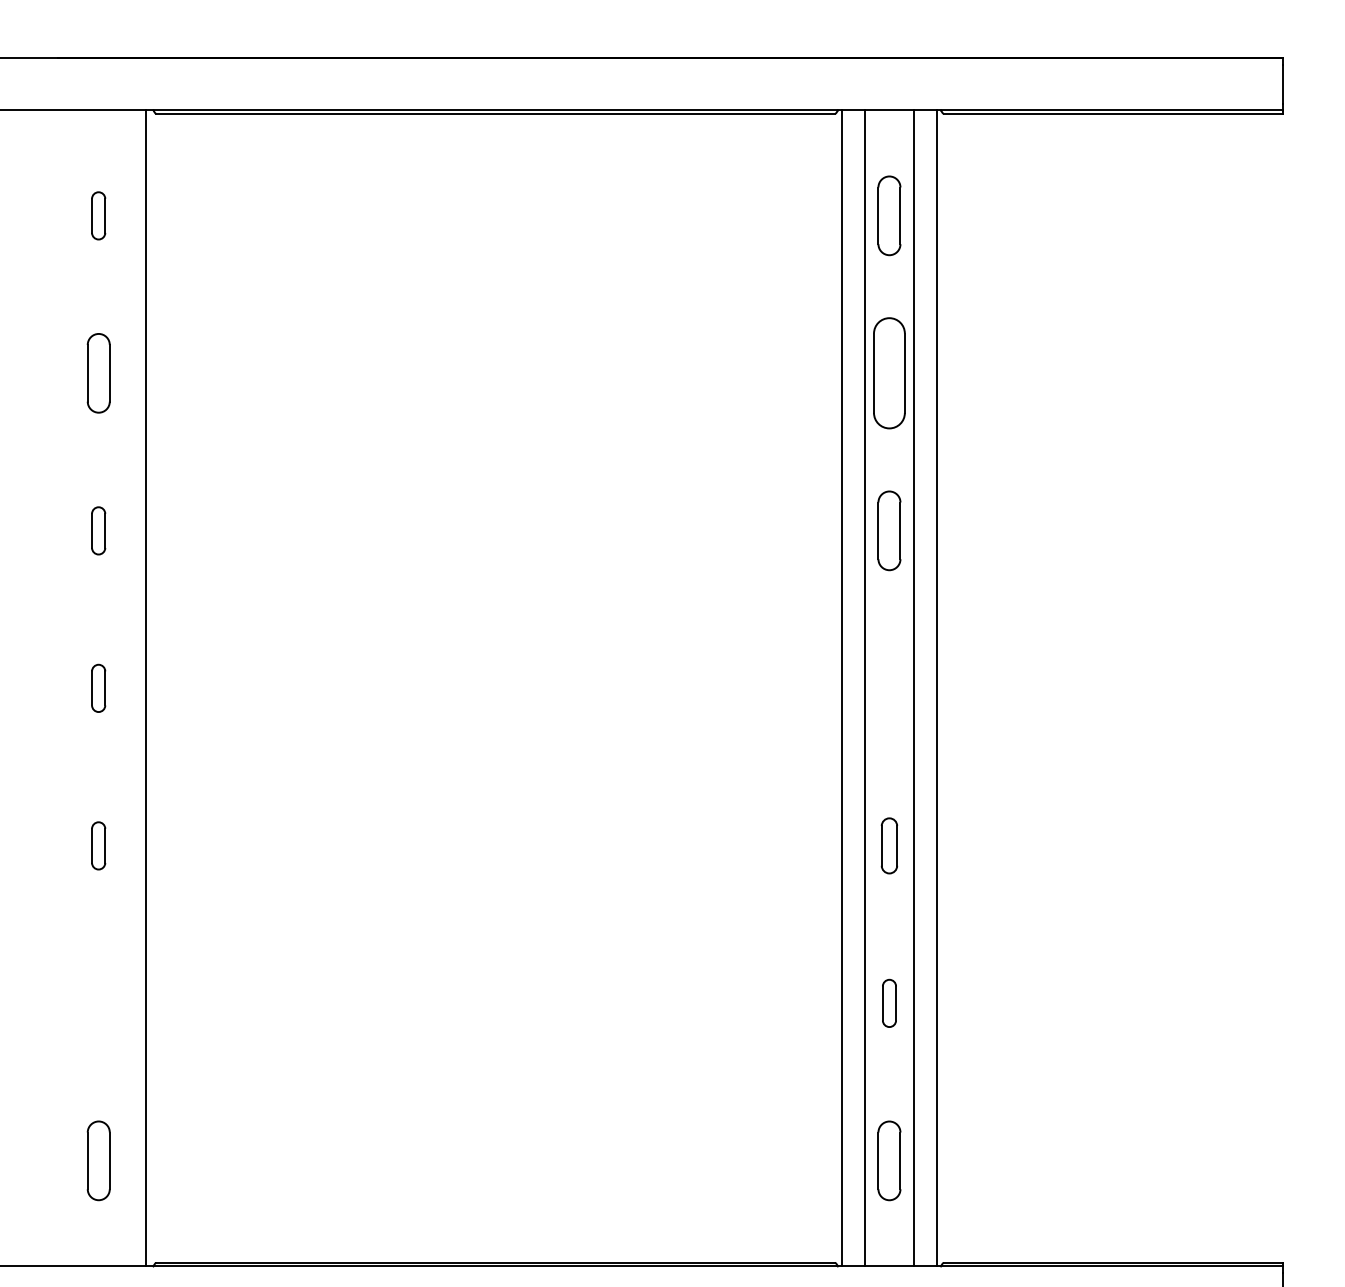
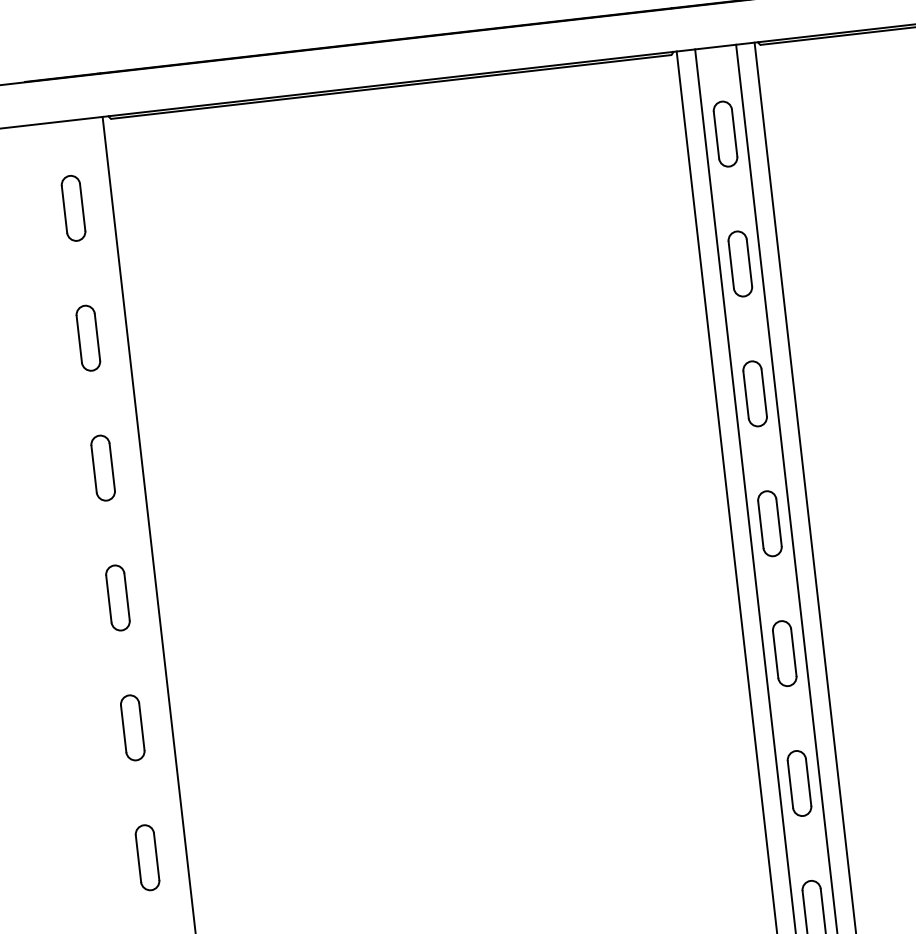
part: (98, 215) -> (73, 208), size x1.67
part: (889, 373) -> (740, 264), size x0.71
part: (98, 530) -> (102, 467), size x1.67
part: (98, 688) -> (117, 598), size x1.67
part: (889, 688) -> (769, 523), added
part: (98, 845) -> (132, 727), size x1.67
part: (889, 845) -> (784, 653), size x1.43
part: (98, 1003) -> (147, 857), added
part: (889, 1003) -> (799, 783), size x1.67

